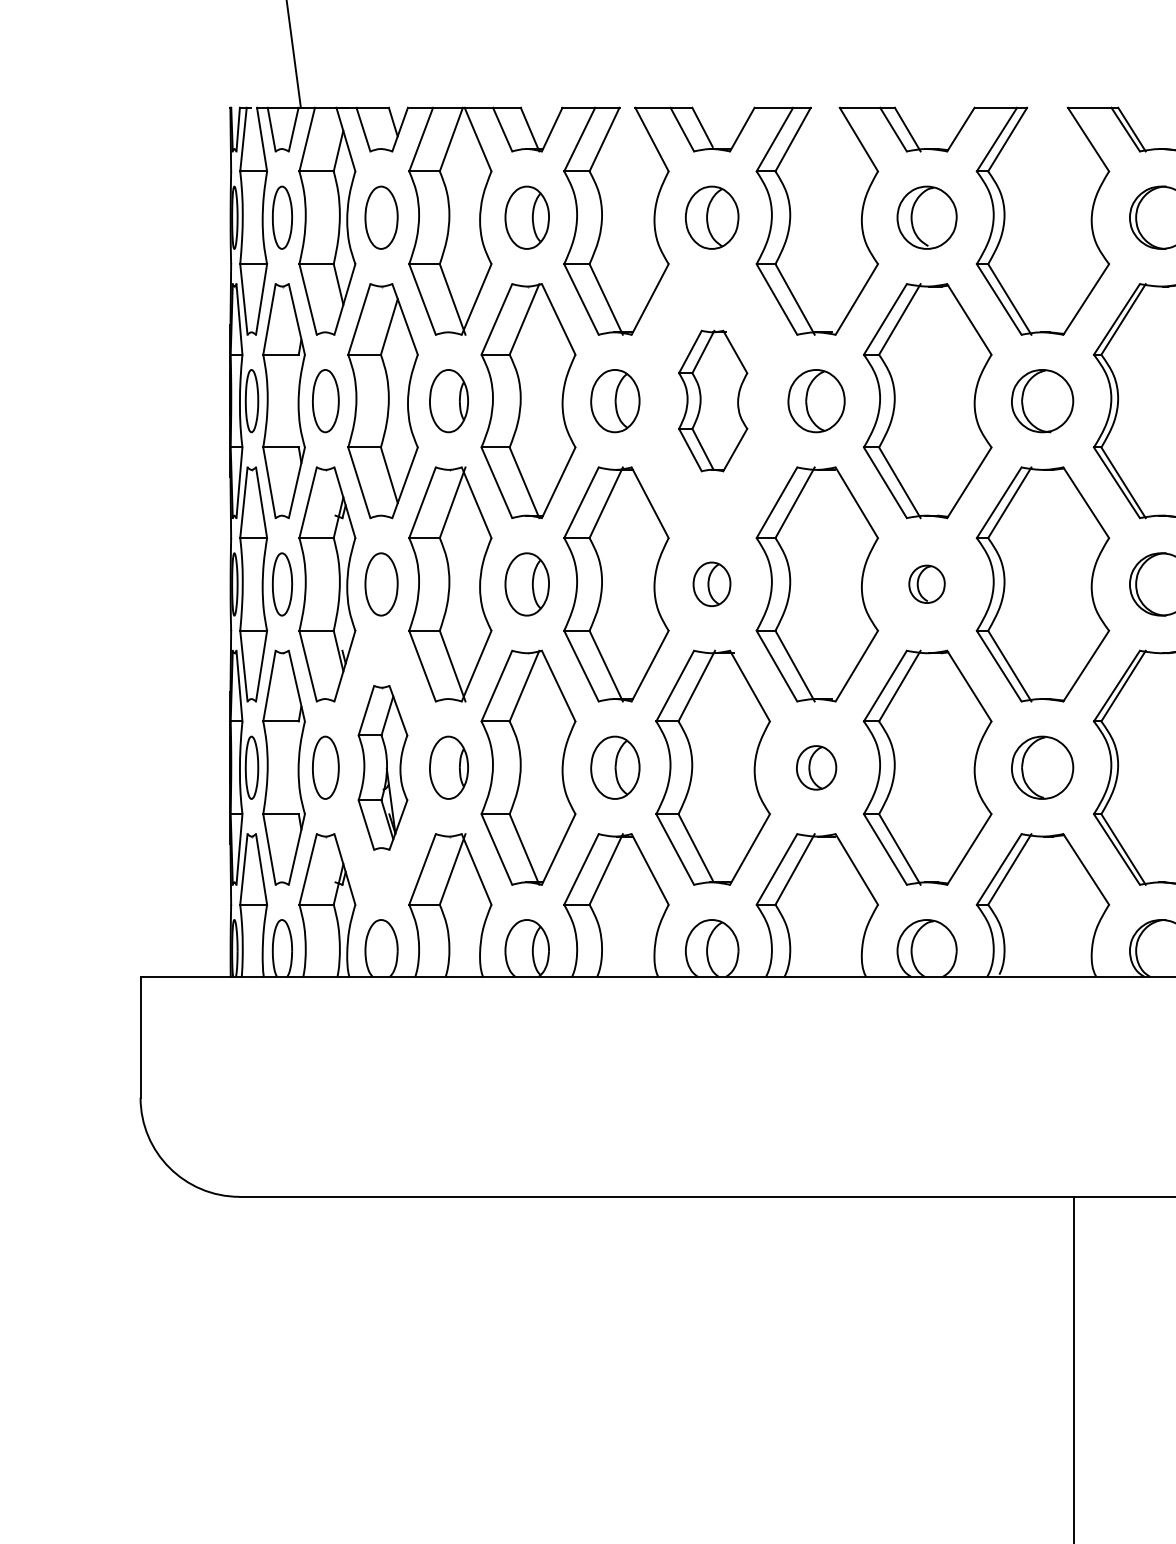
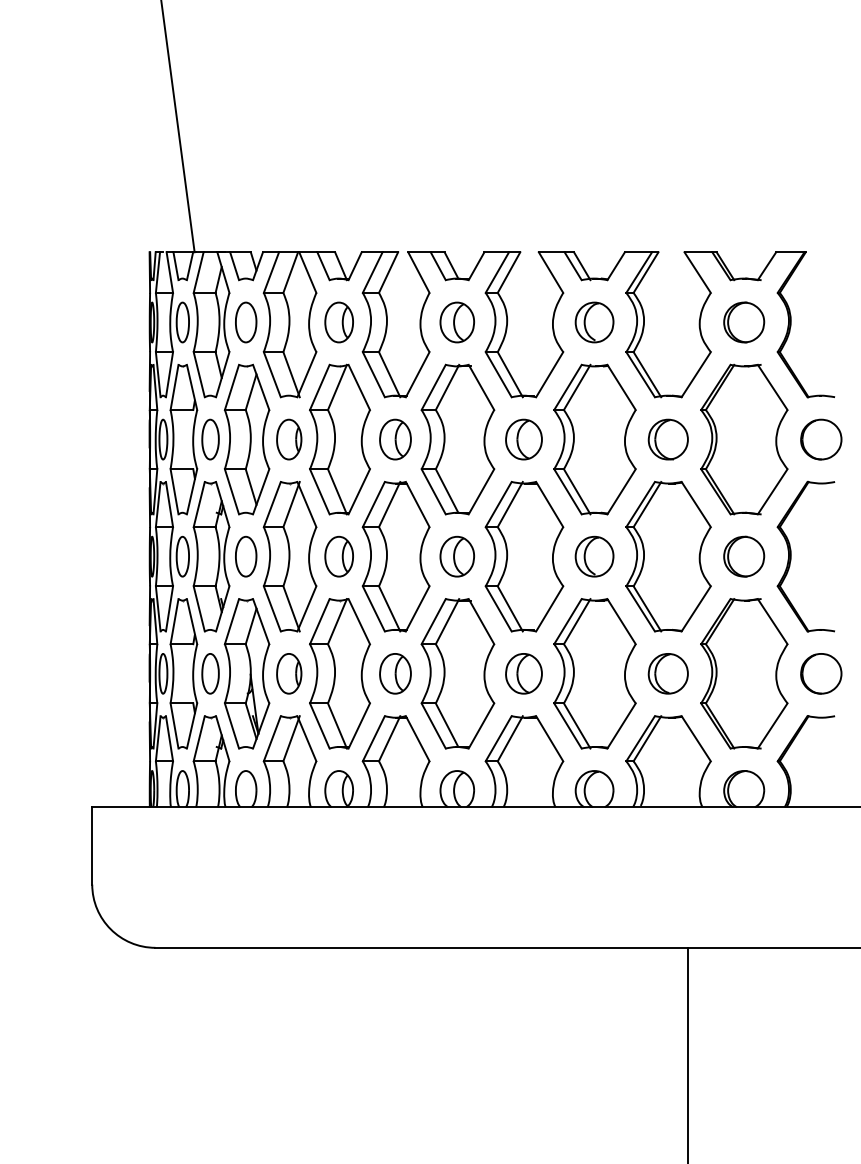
part: (712, 400) -> (457, 439), size x1.67
part: (710, 584) -> (456, 556), size x1.43
part: (926, 584) -> (594, 556), size x1.67
part: (382, 767) -> (246, 673), size x1.43
part: (815, 767) -> (523, 673), size x1.43

